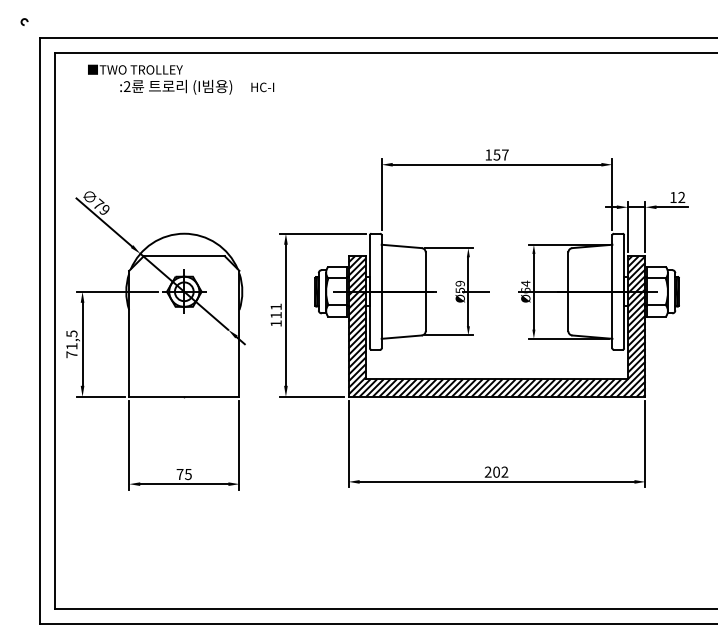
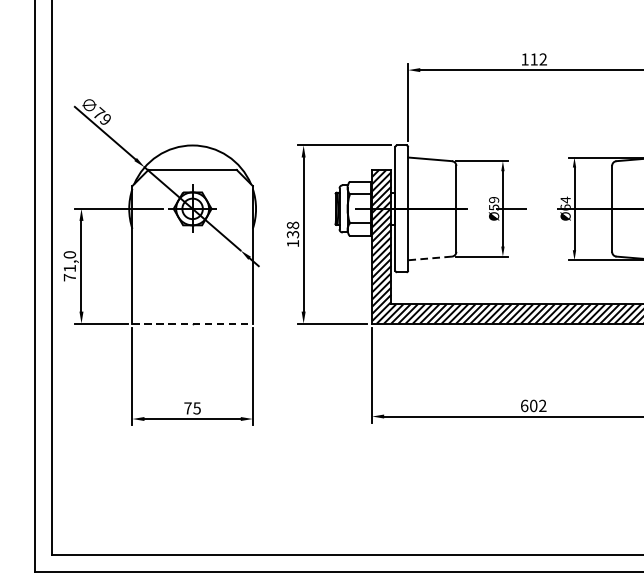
text: (500, 154) -> (538, 58), 157 -> 112
text: (275, 310) -> (292, 229), 111 -> 138
text: (71, 333) -> (69, 254), 71,5 -> 71,0
line: (401, 337) -> (429, 258), solid -> dashed
line: (184, 396) -> (192, 323), solid -> dashed
text: (487, 471) -> (523, 405), 202 -> 602

